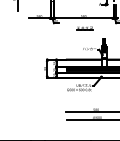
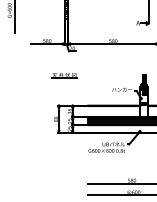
part: (84, 28) -> (63, 75), moved

